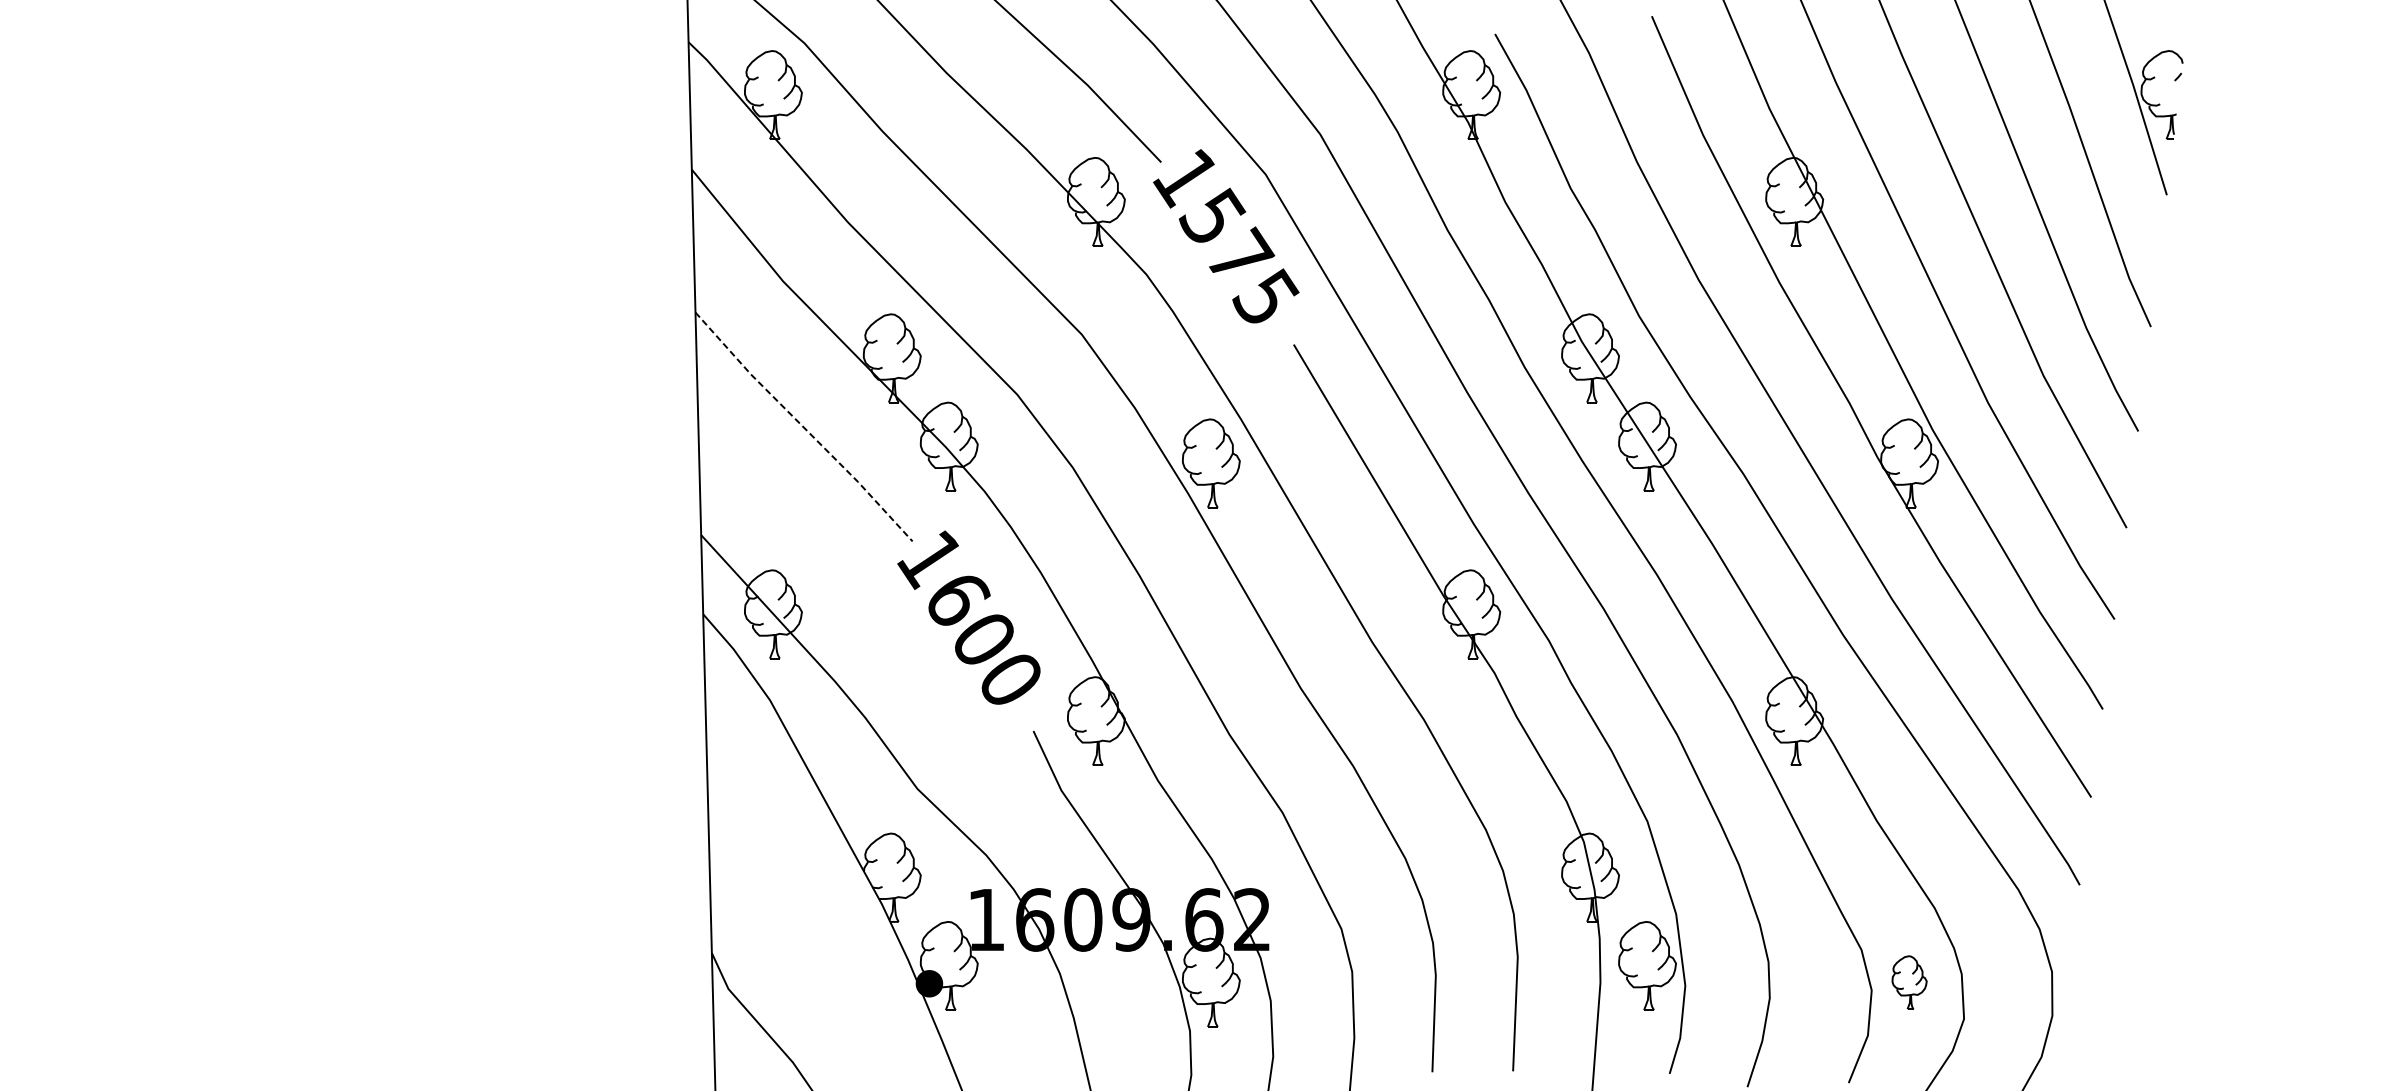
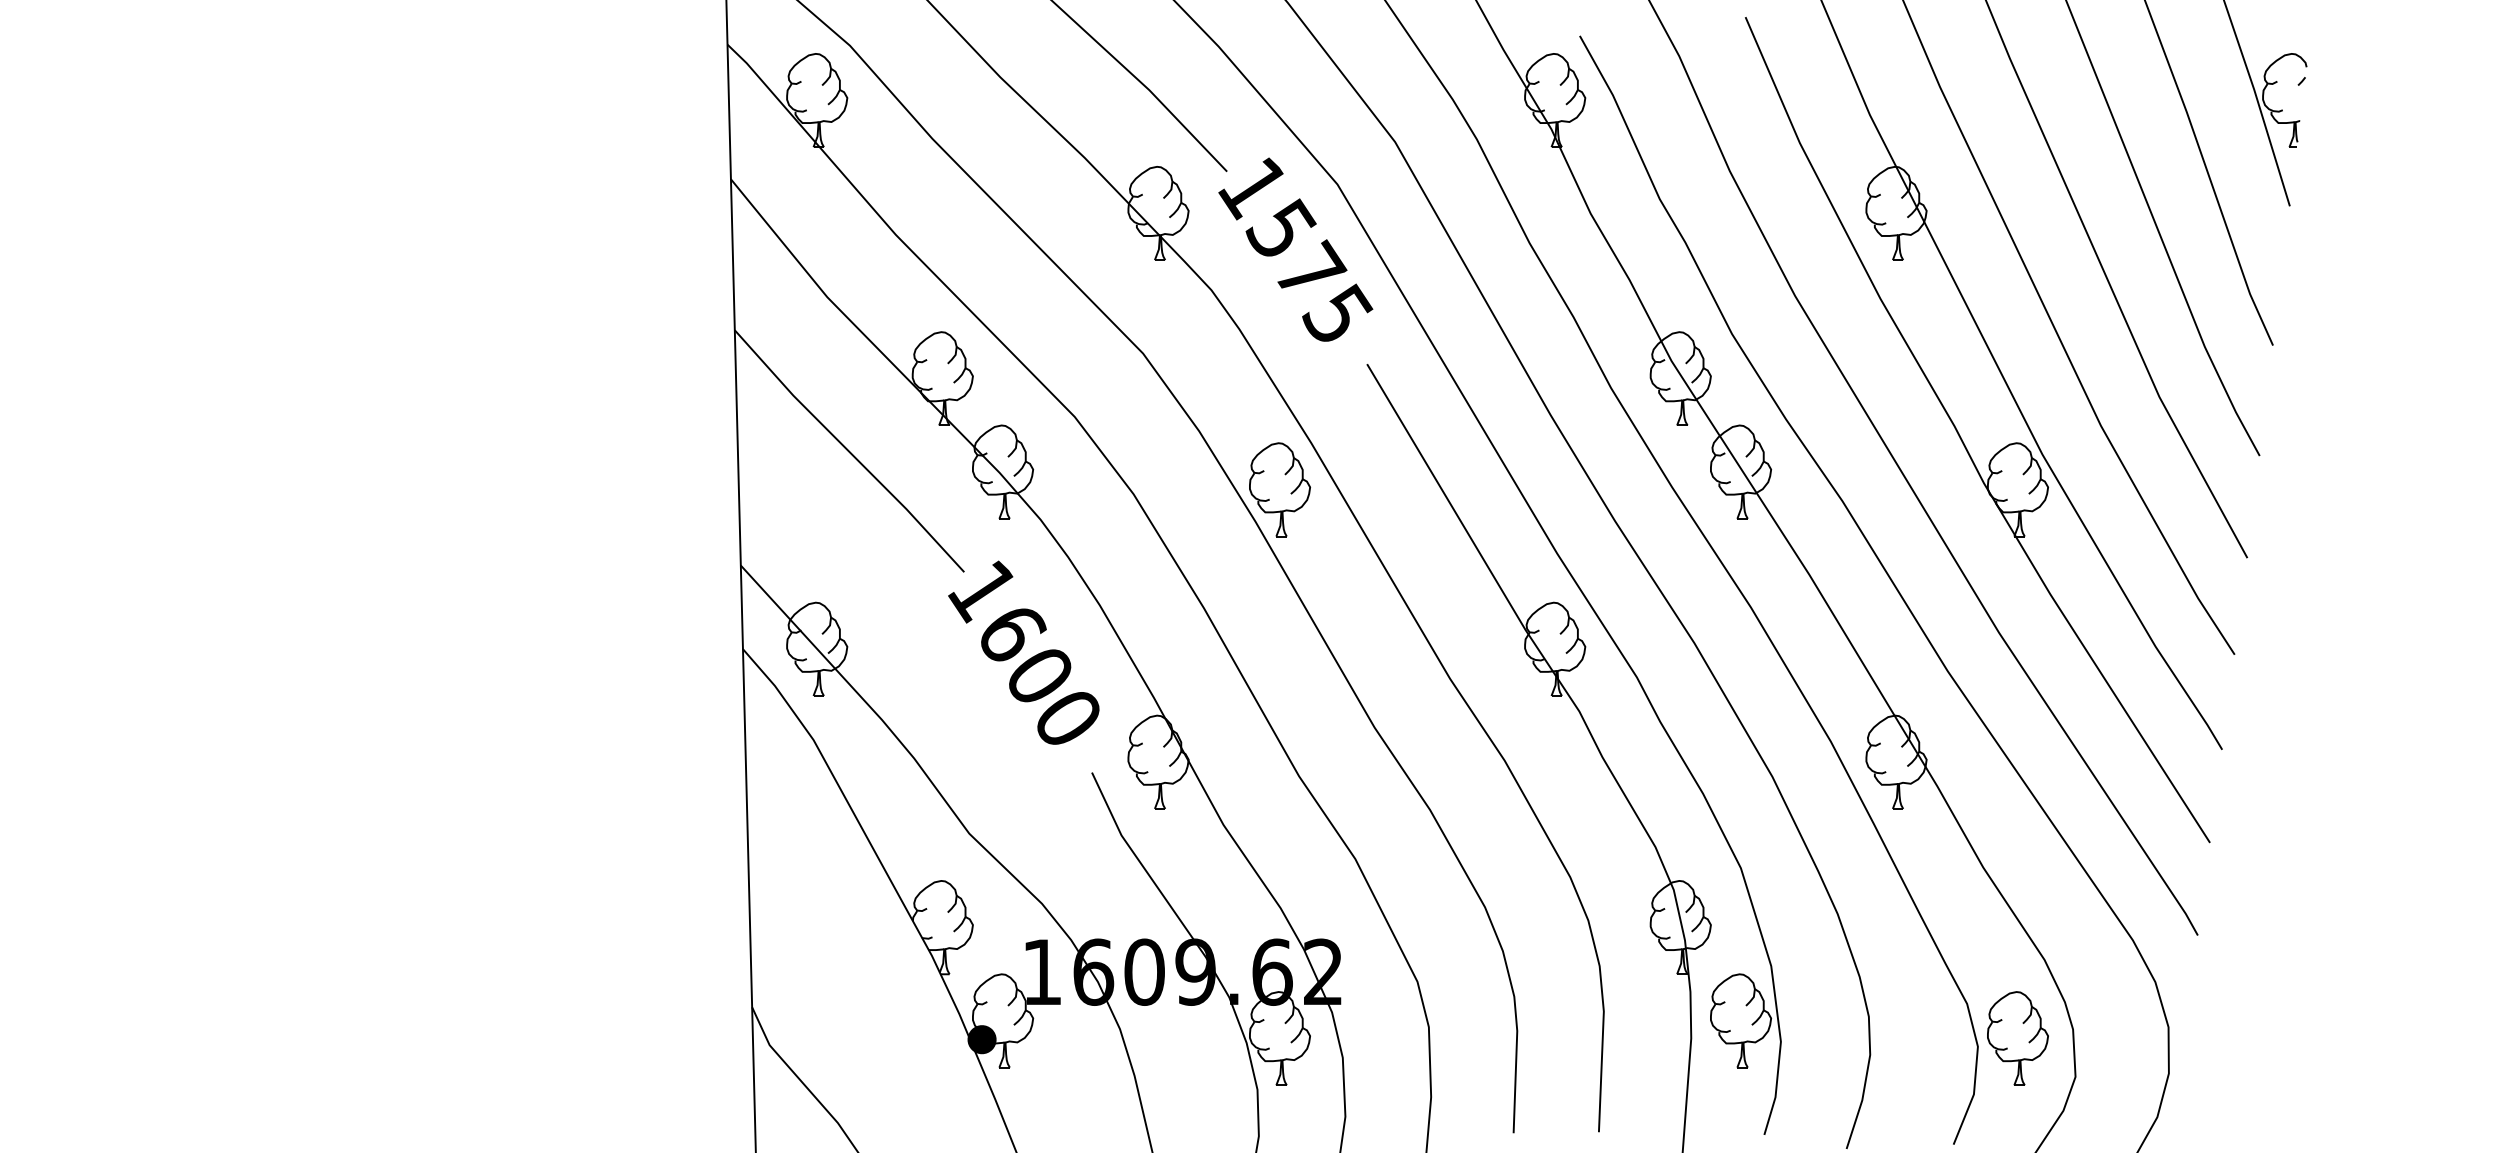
line: (804, 428) -> (849, 452), dashed -> solid
part: (1909, 982) -> (2017, 1038), size x1.67

